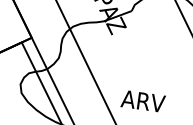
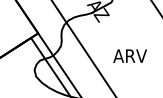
text: (142, 100) -> (129, 55), moved

